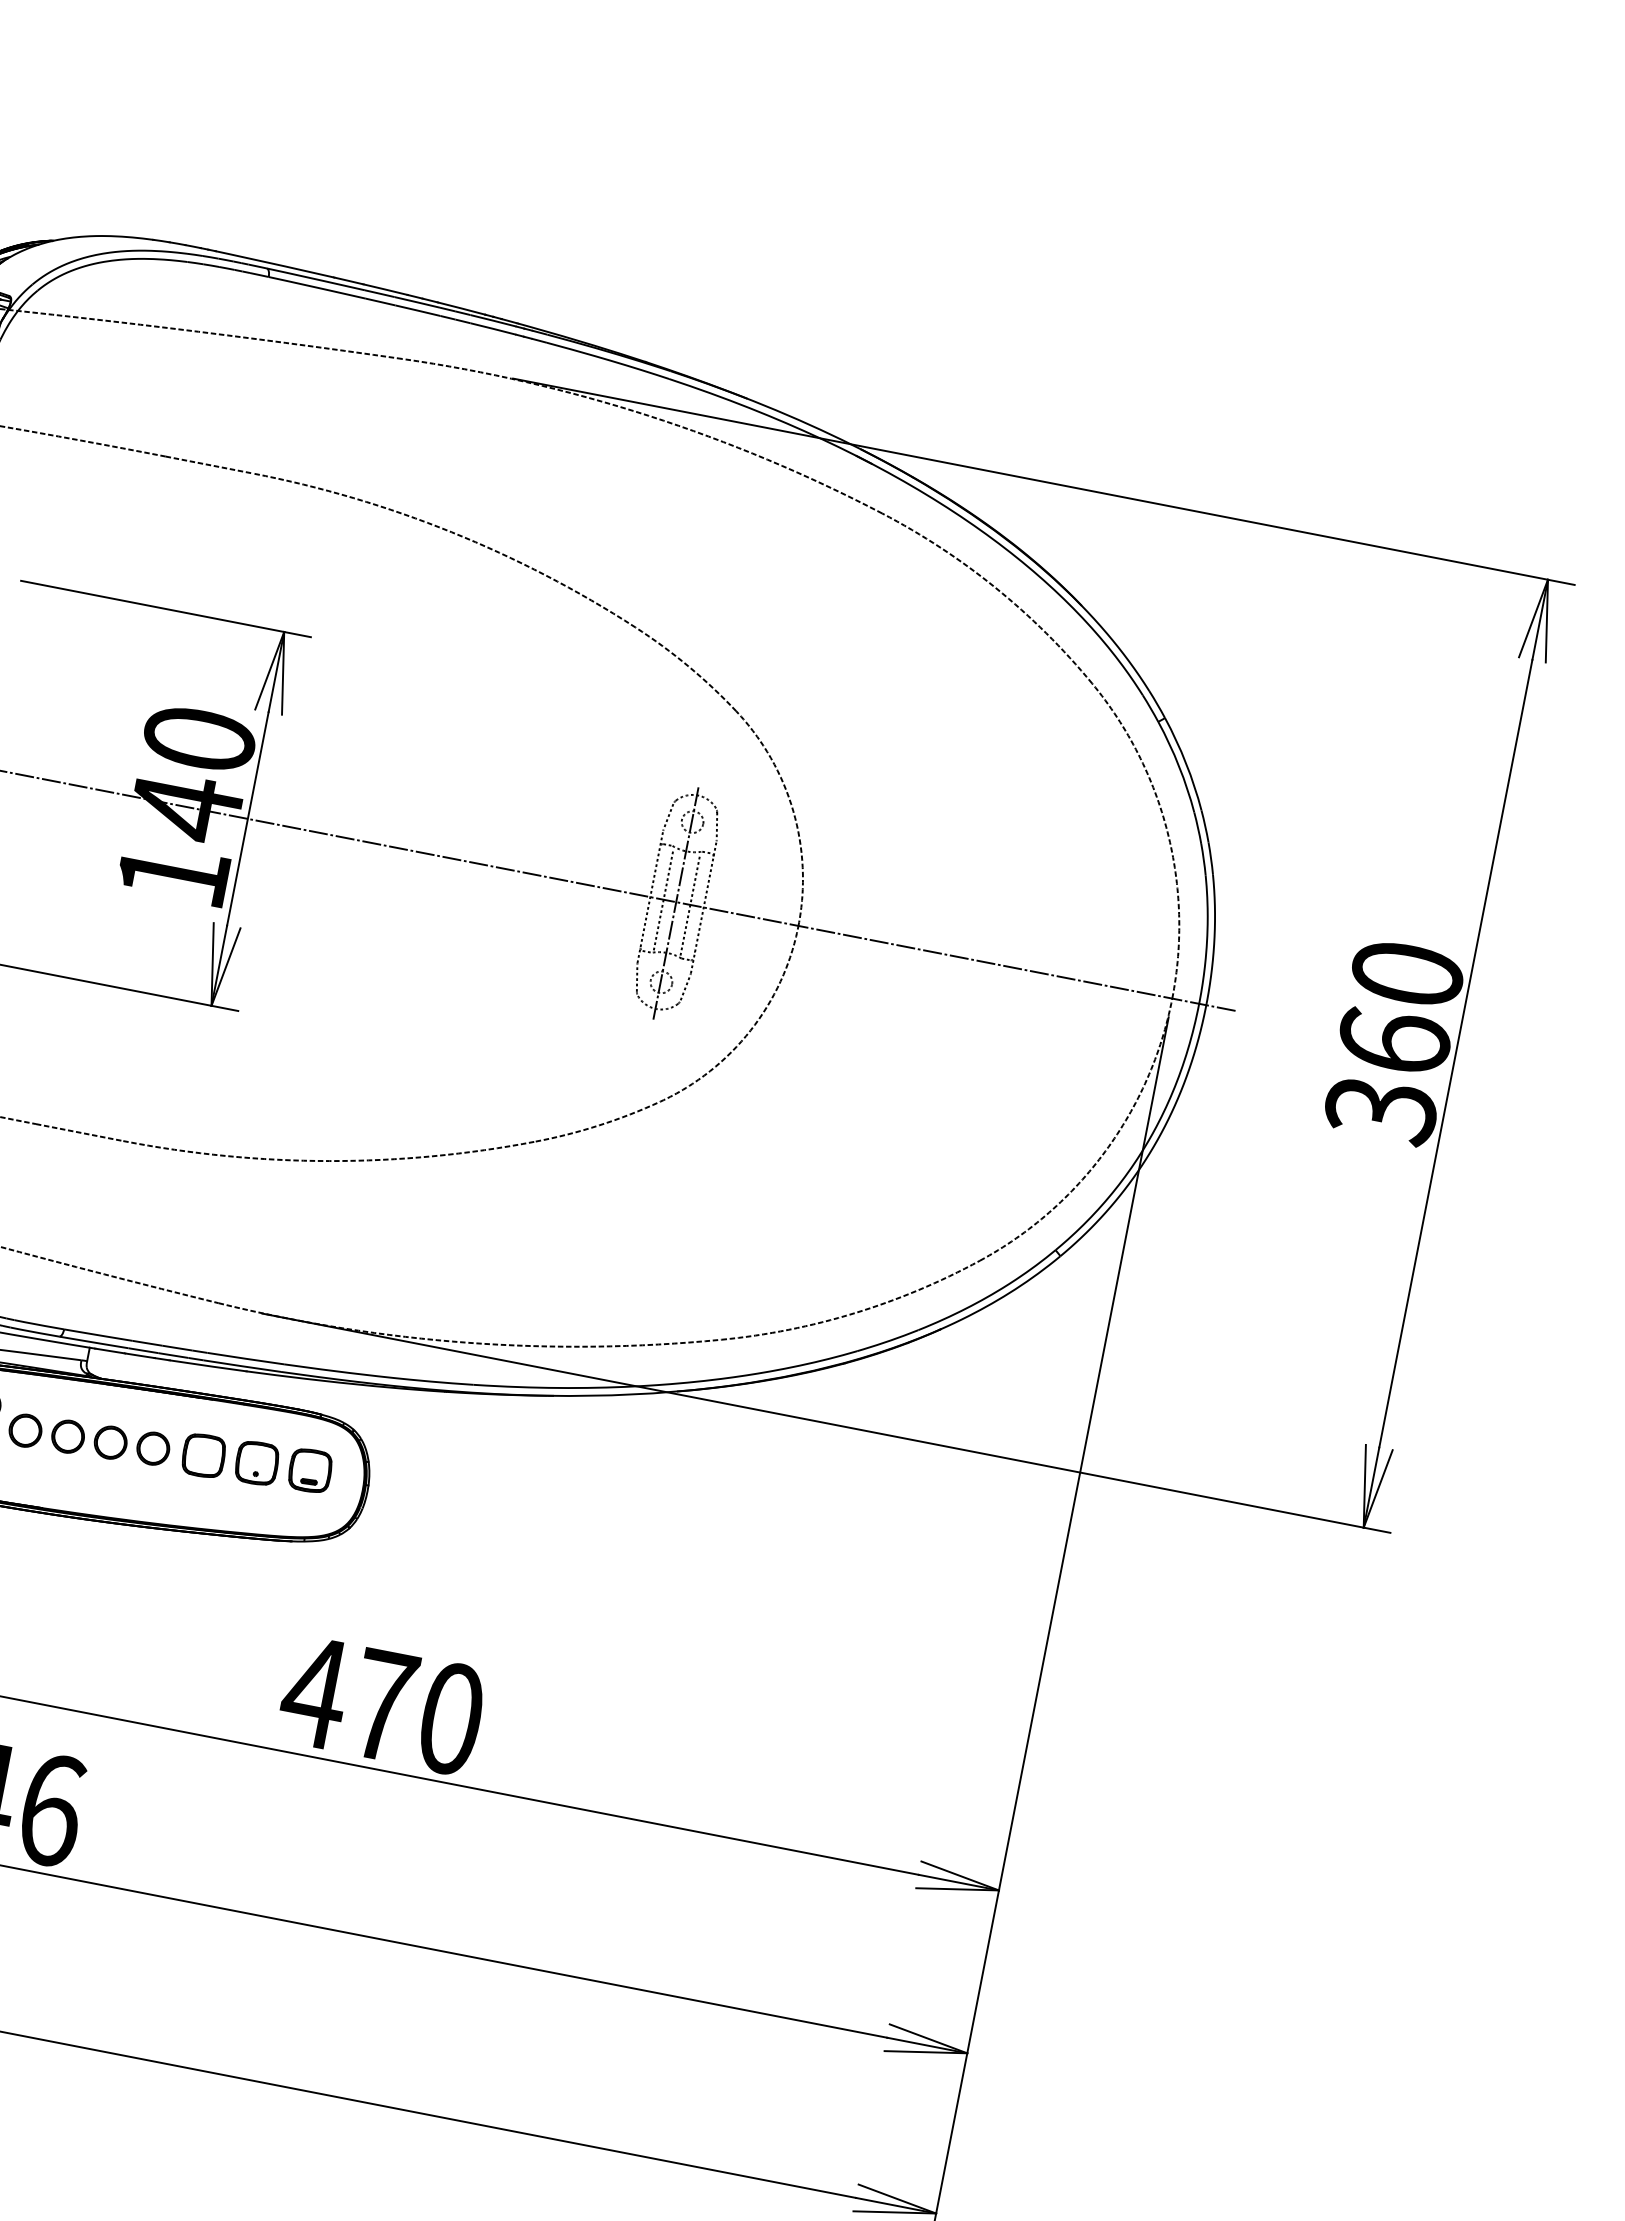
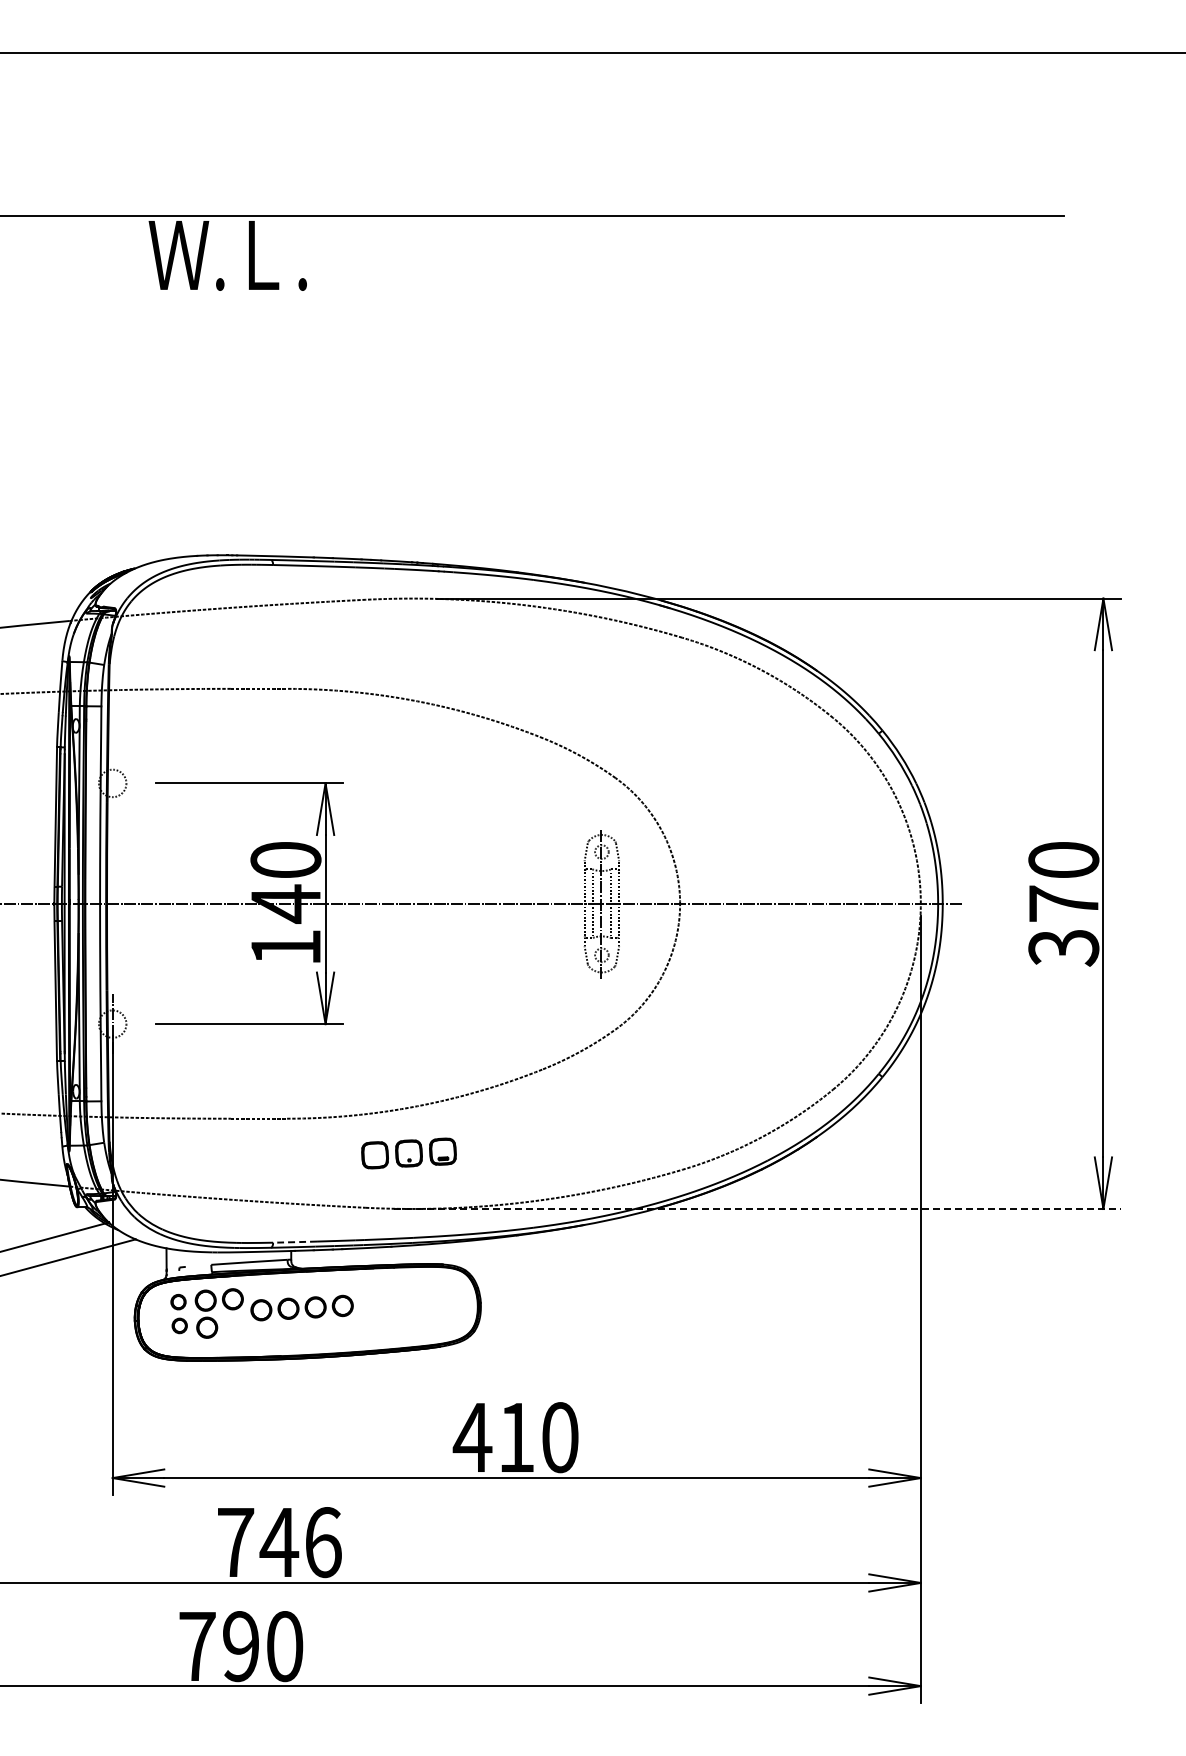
text: (1393, 1041) -> (1063, 903), 360 -> 370
line: (97, 1335) -> (294, 1242), solid -> dashed
line: (826, 1422) -> (757, 1208), solid -> dashed
part: (256, 1463) -> (408, 1153), moved
text: (383, 1705) -> (516, 1437), 470 -> 410

